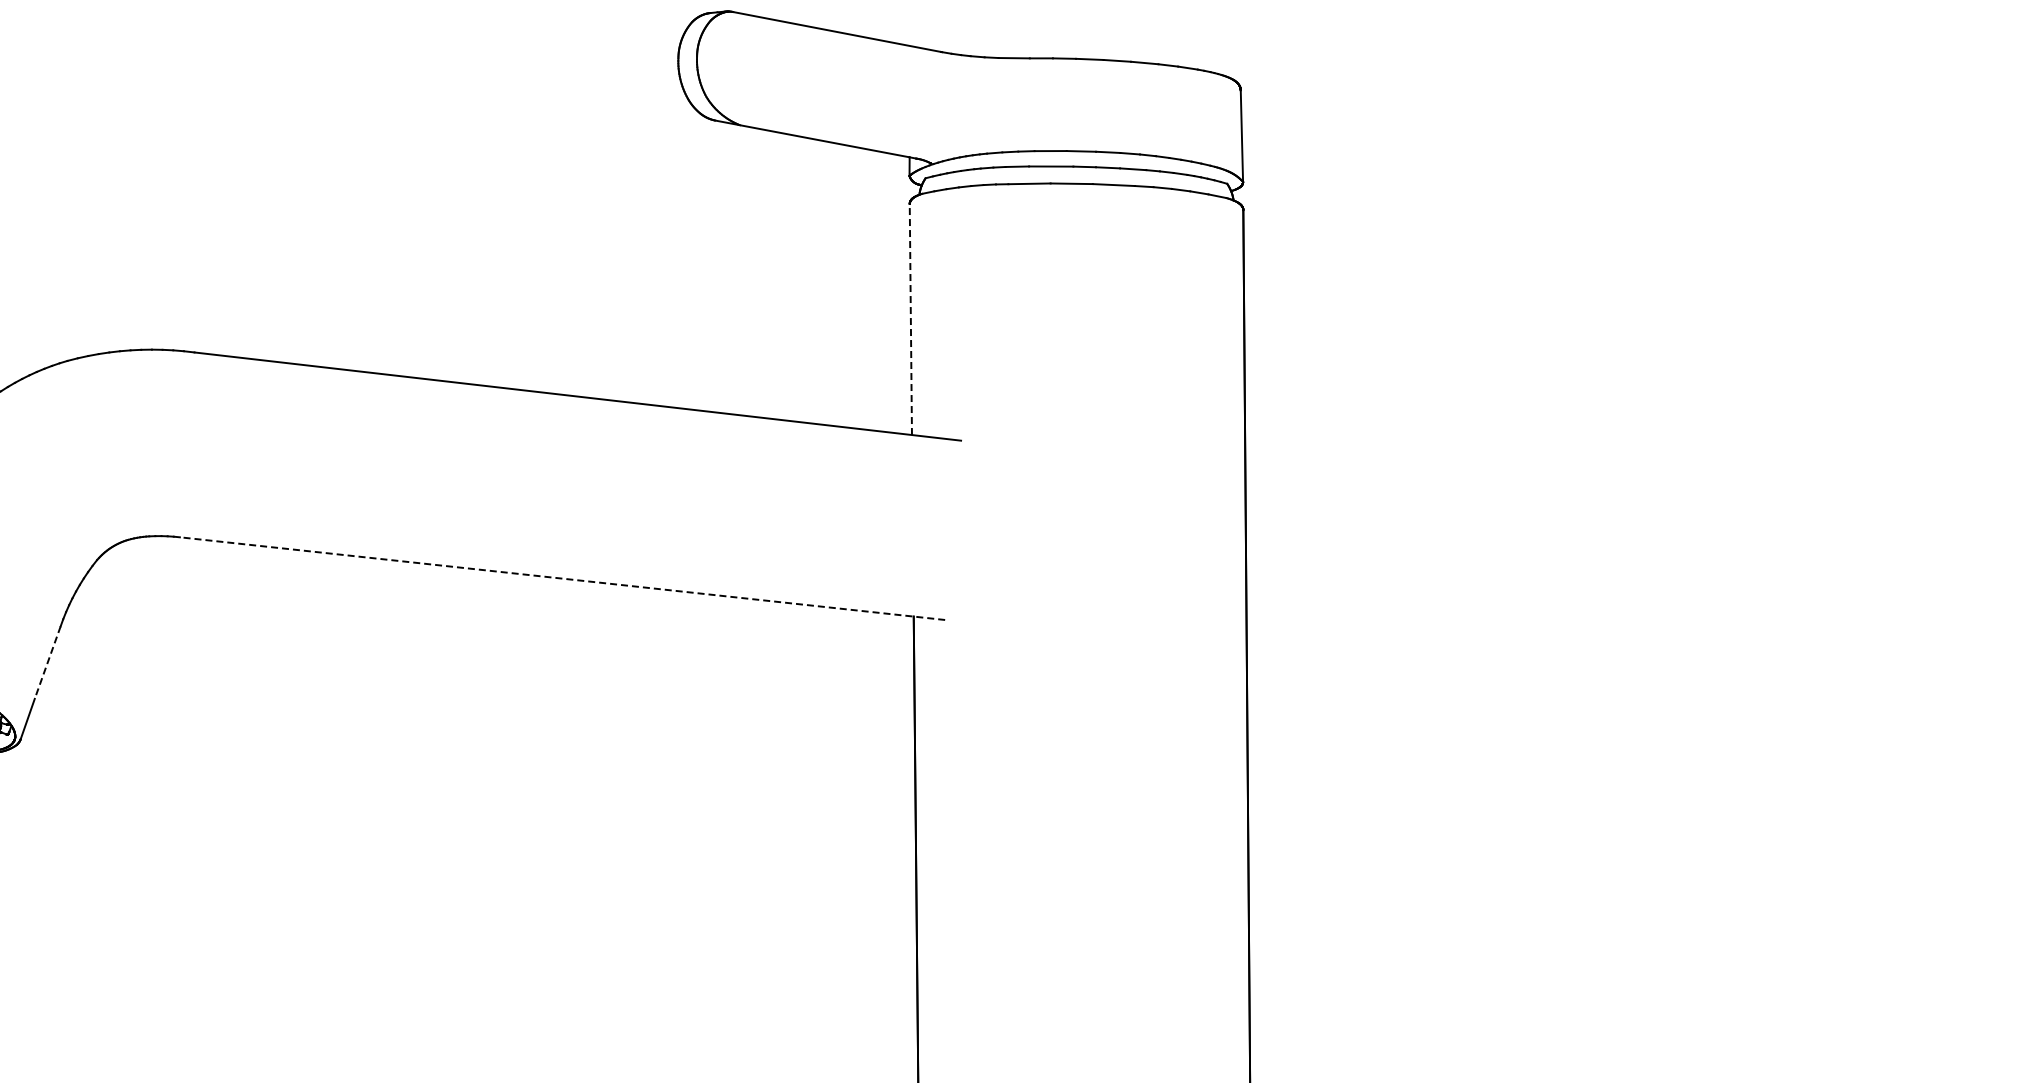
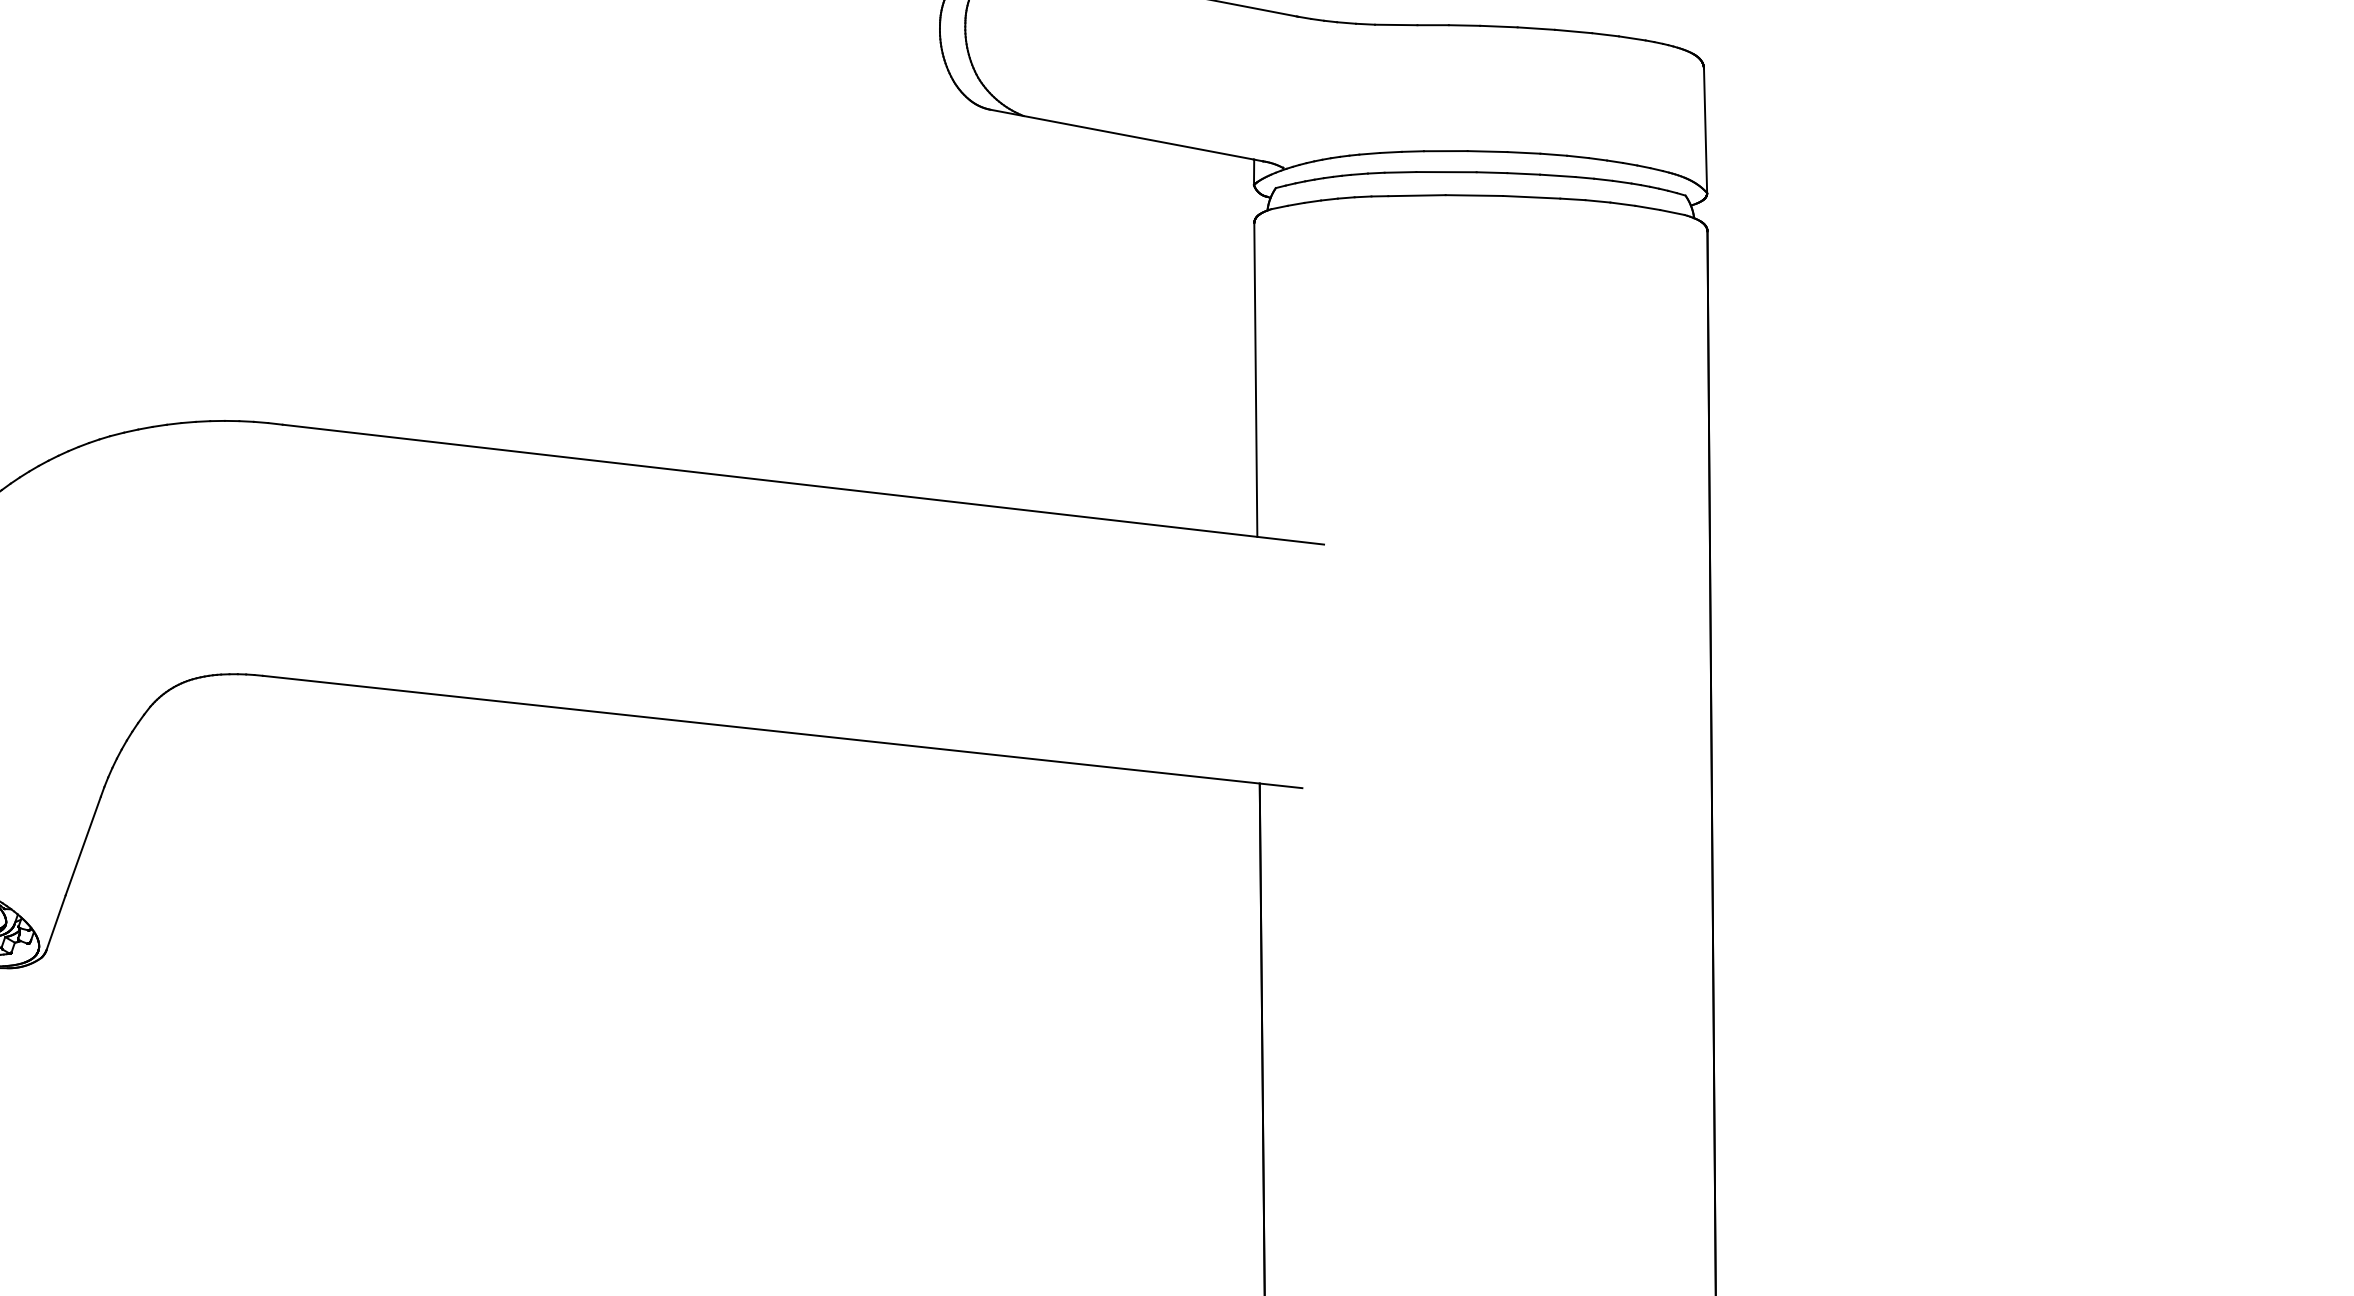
line: (910, 319) -> (1255, 379), dashed -> solid
line: (562, 578) -> (782, 731), dashed -> solid
line: (47, 662) -> (82, 845), dashed -> solid

